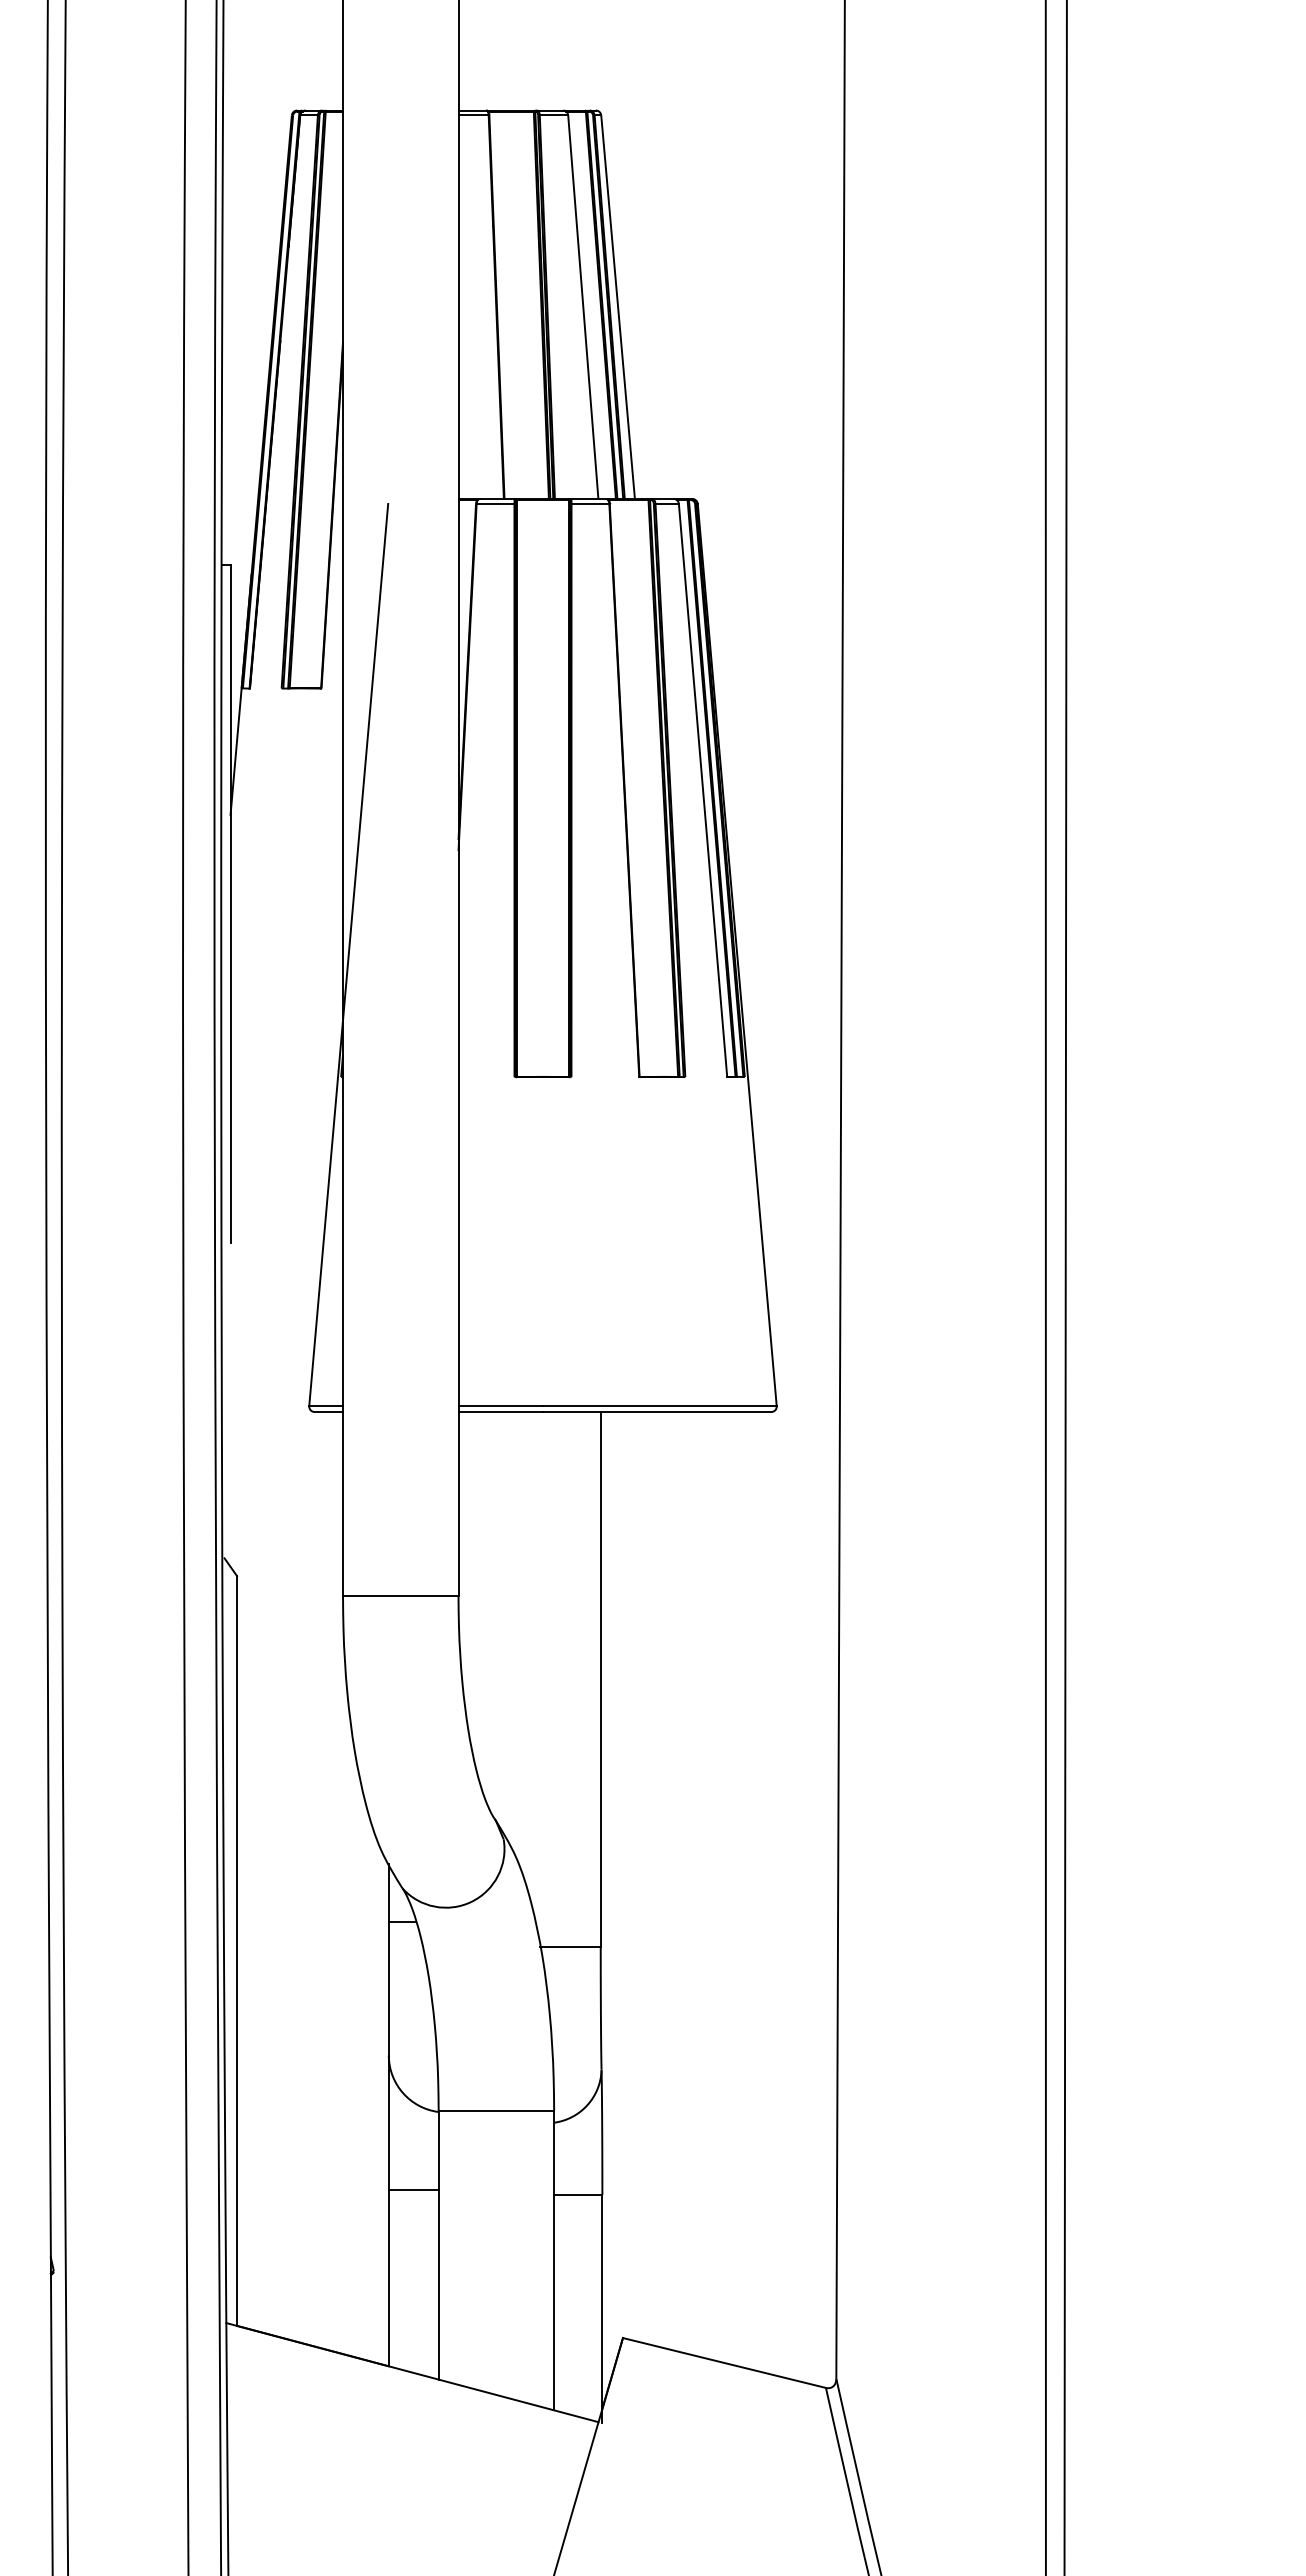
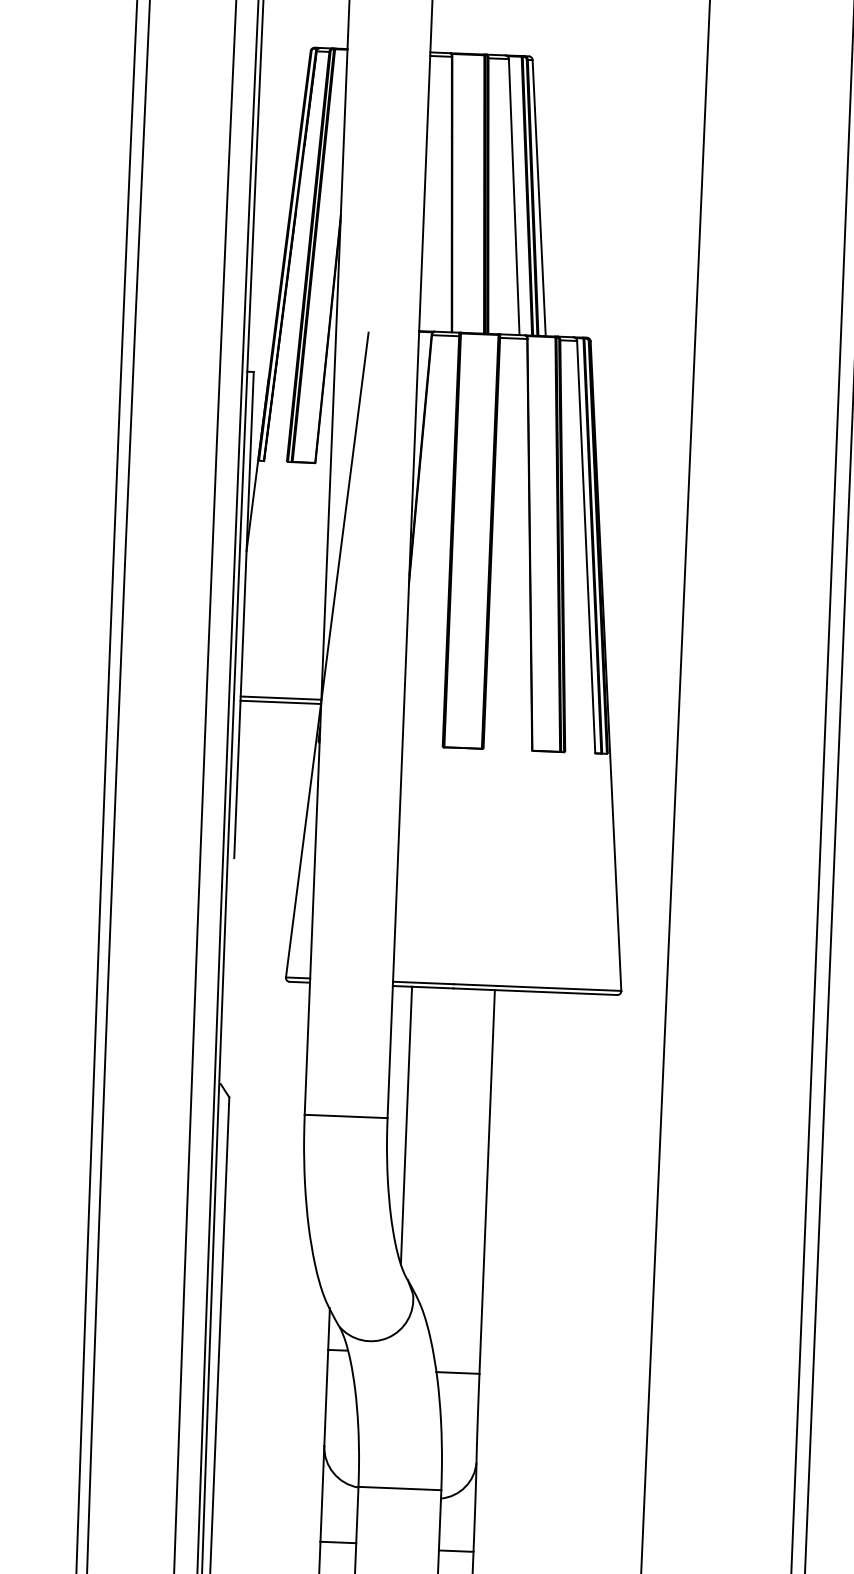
line: (286, 1017) -> (280, 698), added
line: (286, 1023) -> (280, 702), added
line: (485, 1605) -> (406, 1125), added

